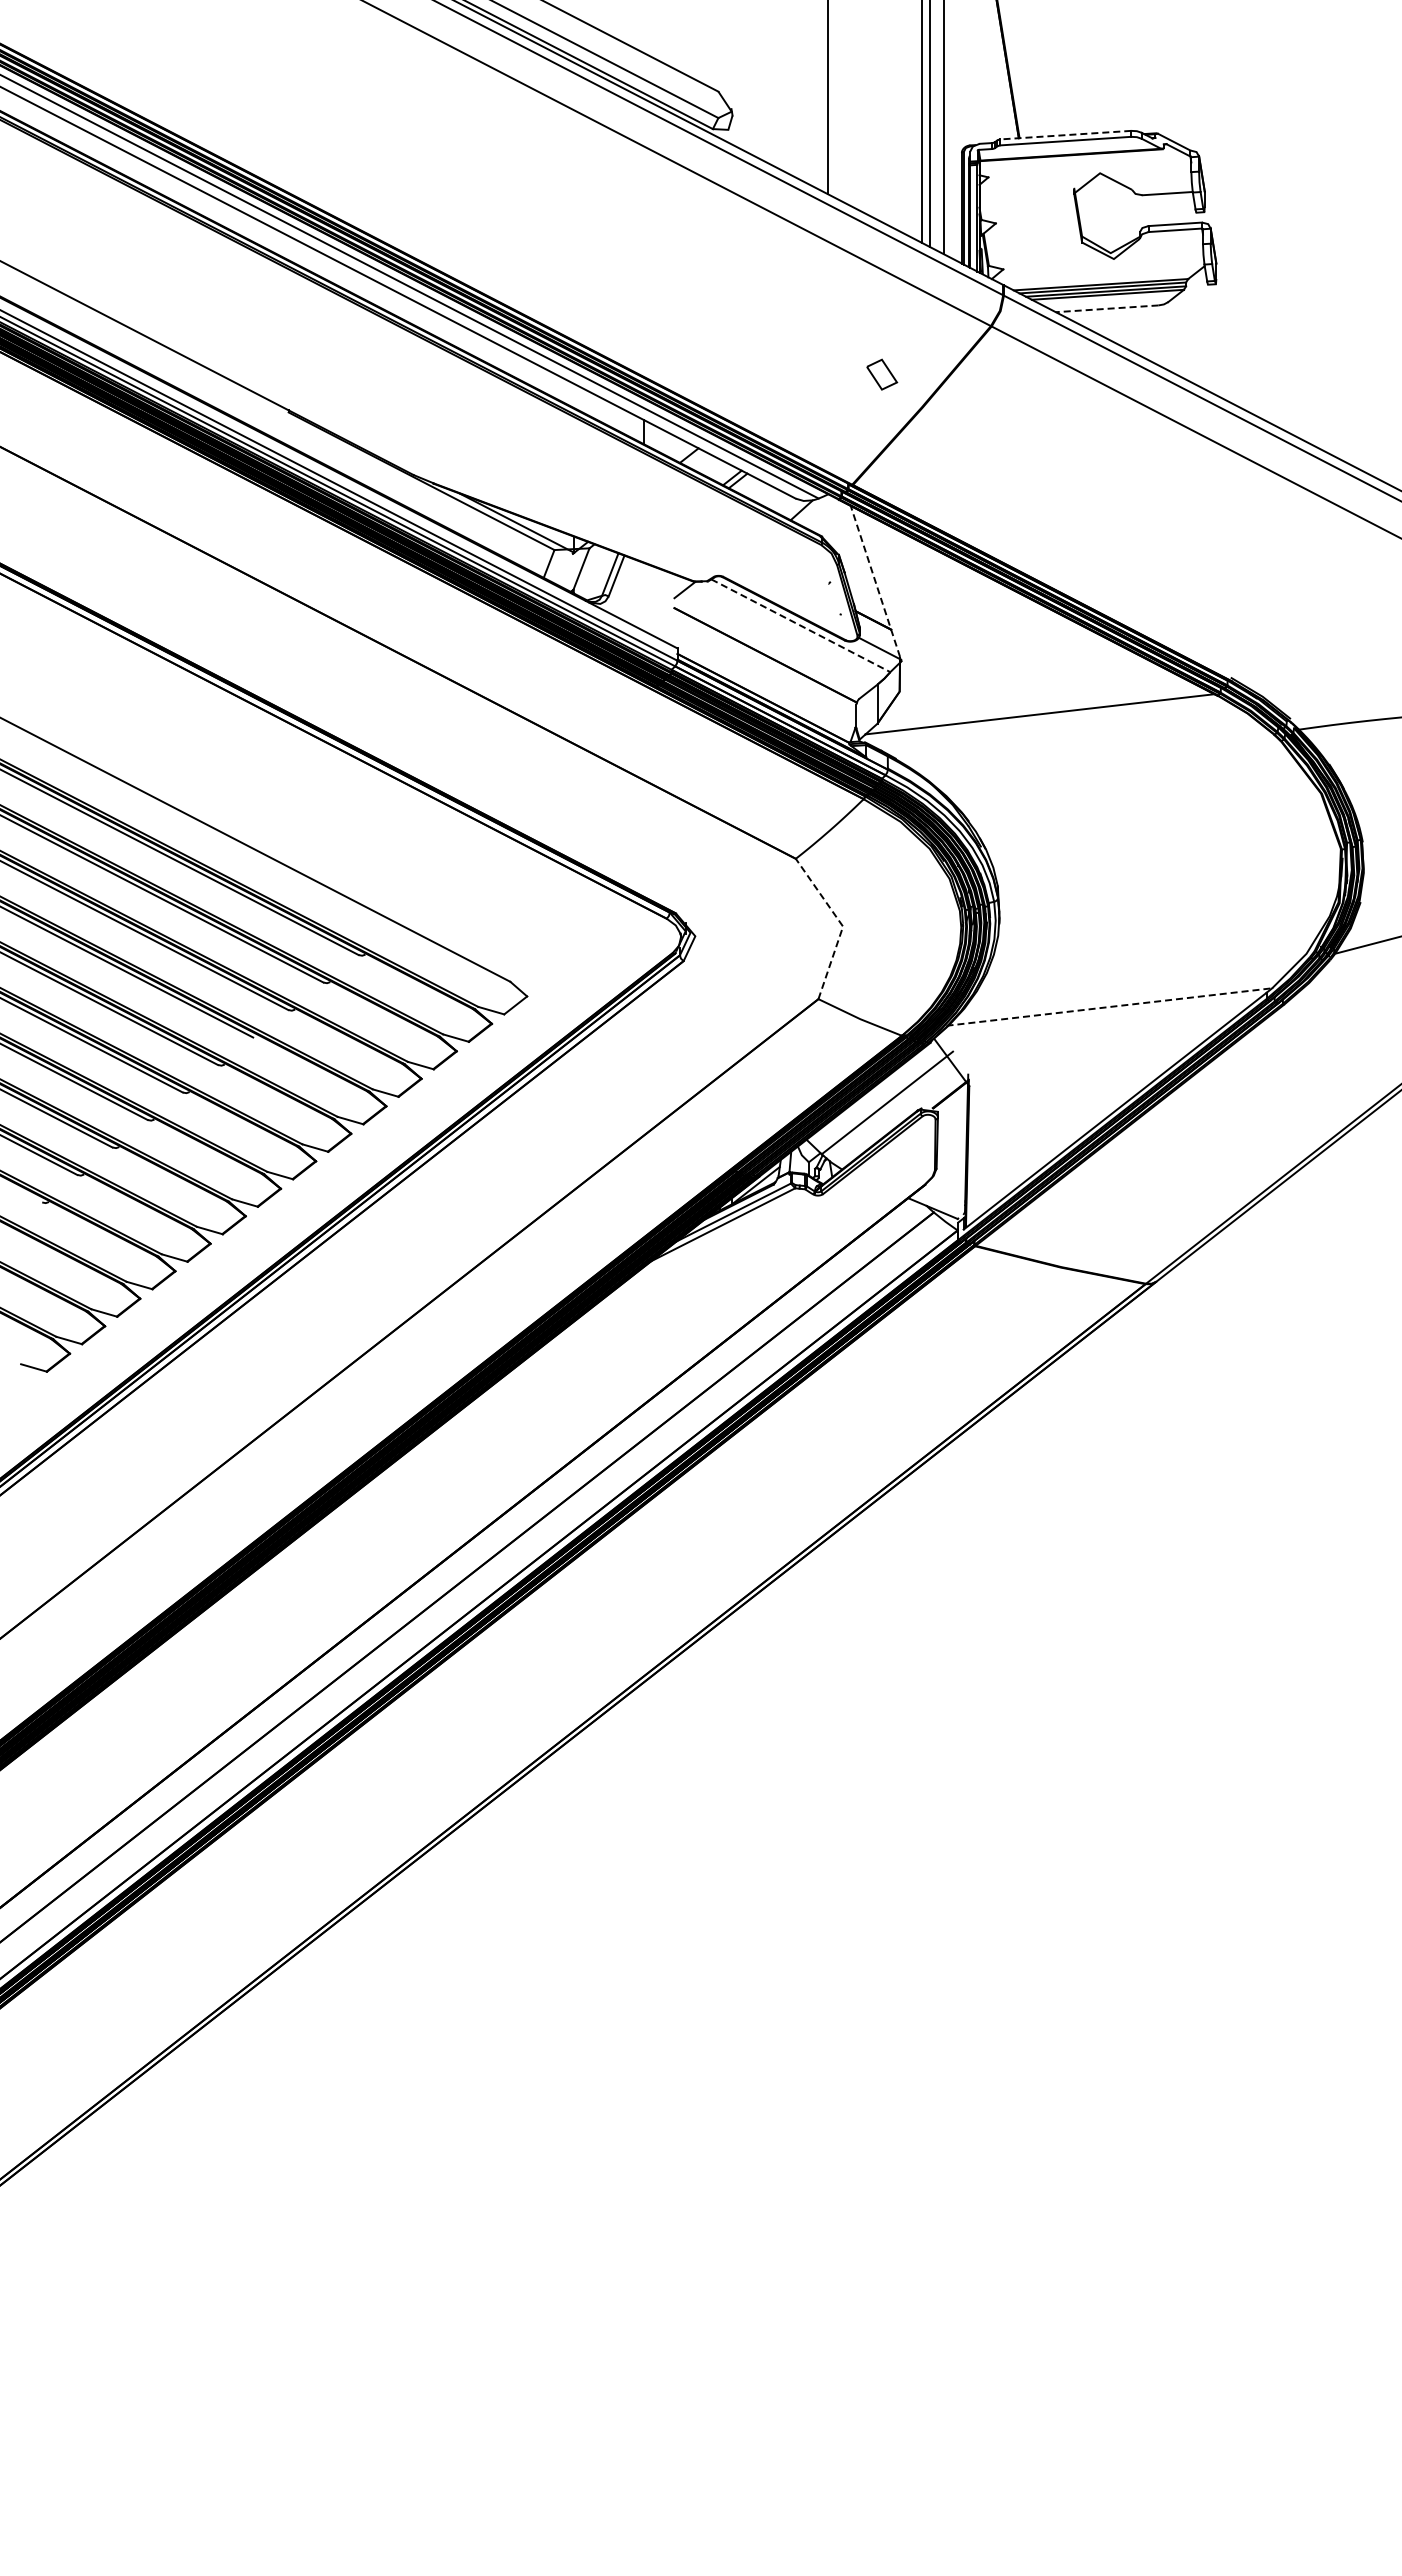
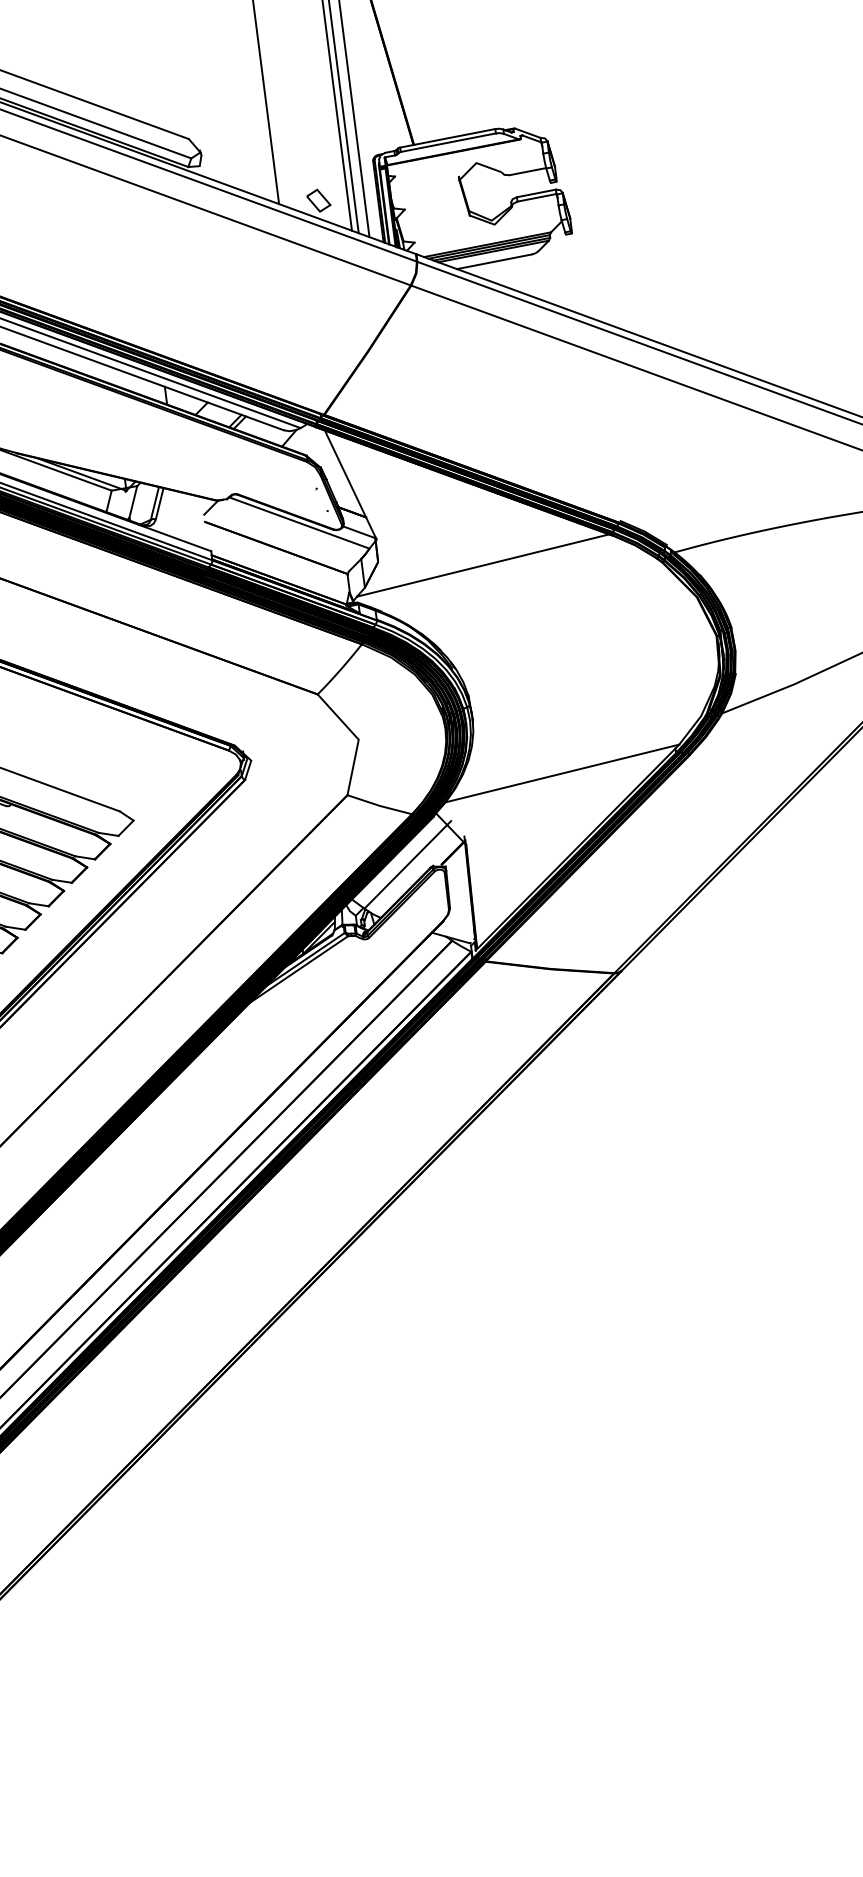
line: (1065, 135) -> (447, 138), dashed -> solid
line: (1106, 308) -> (493, 261), dashed -> solid
part: (882, 374) -> (319, 200), moved
line: (875, 580) -> (349, 482), dashed -> solid
line: (800, 625) -> (299, 522), dashed -> solid
line: (841, 924) -> (357, 738), dashed -> solid
line: (1109, 1007) -> (561, 774), dashed -> solid

